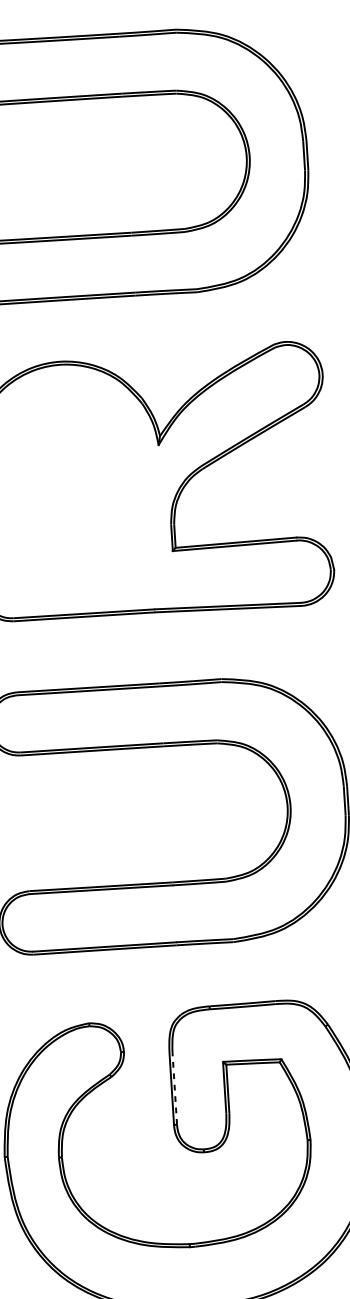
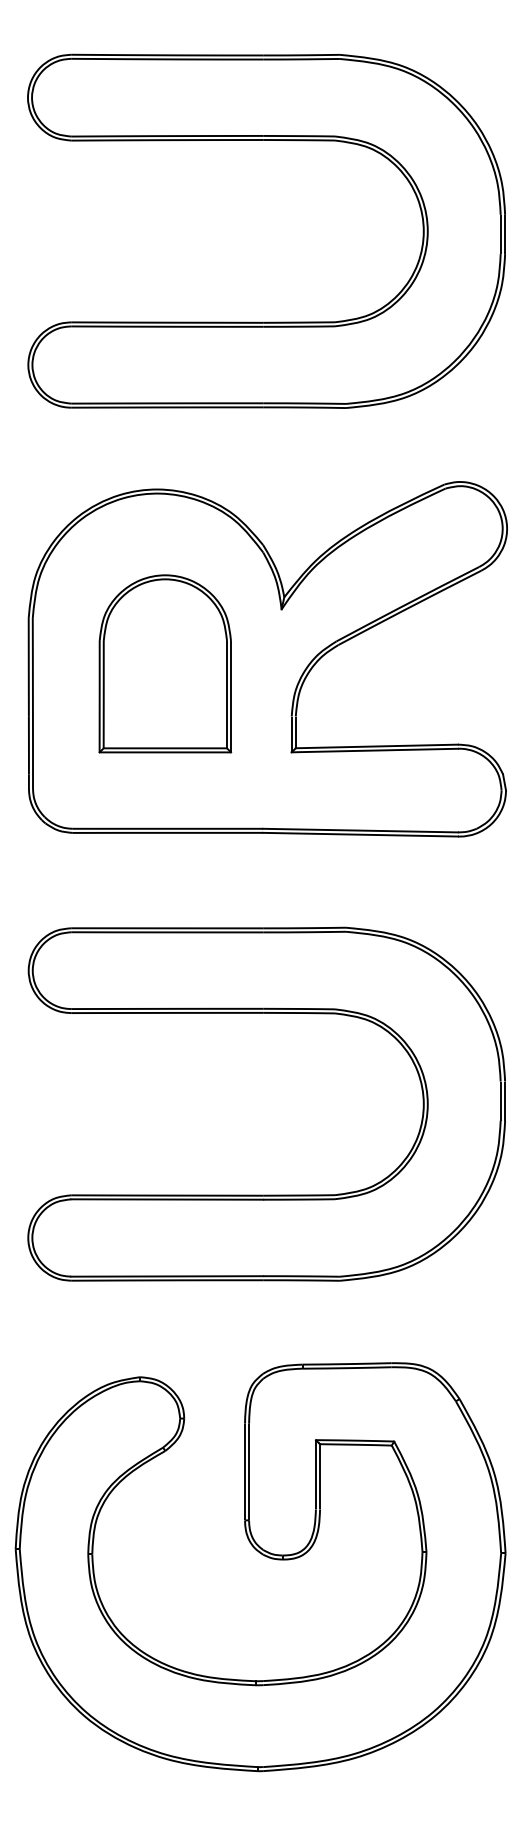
part: (74, 490) -> (165, 663), added
line: (175, 1088) -> (249, 1471), dashed -> solid

